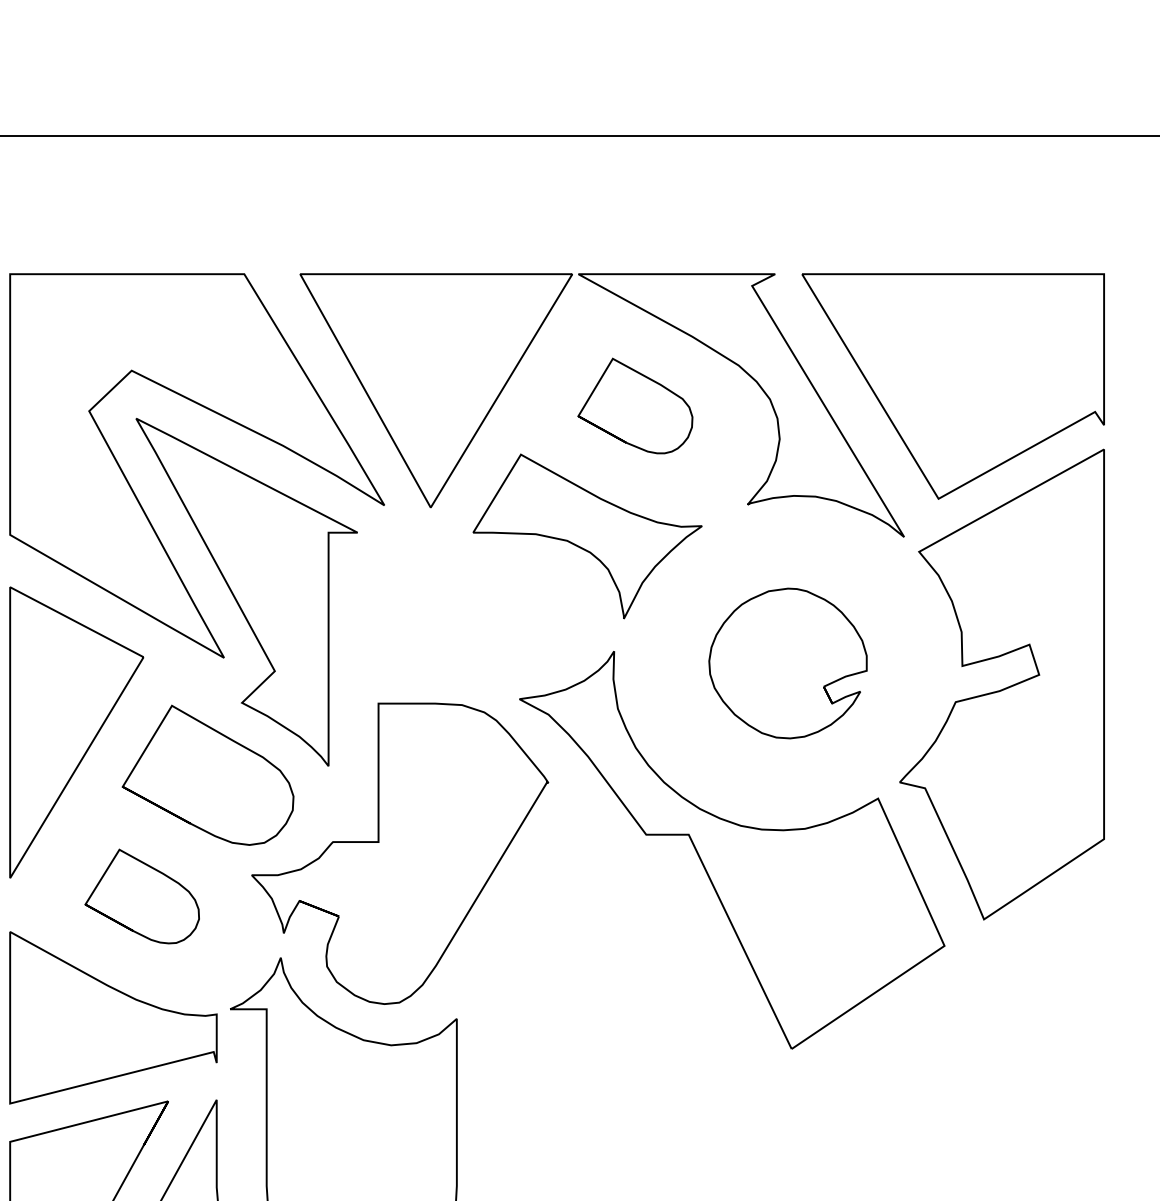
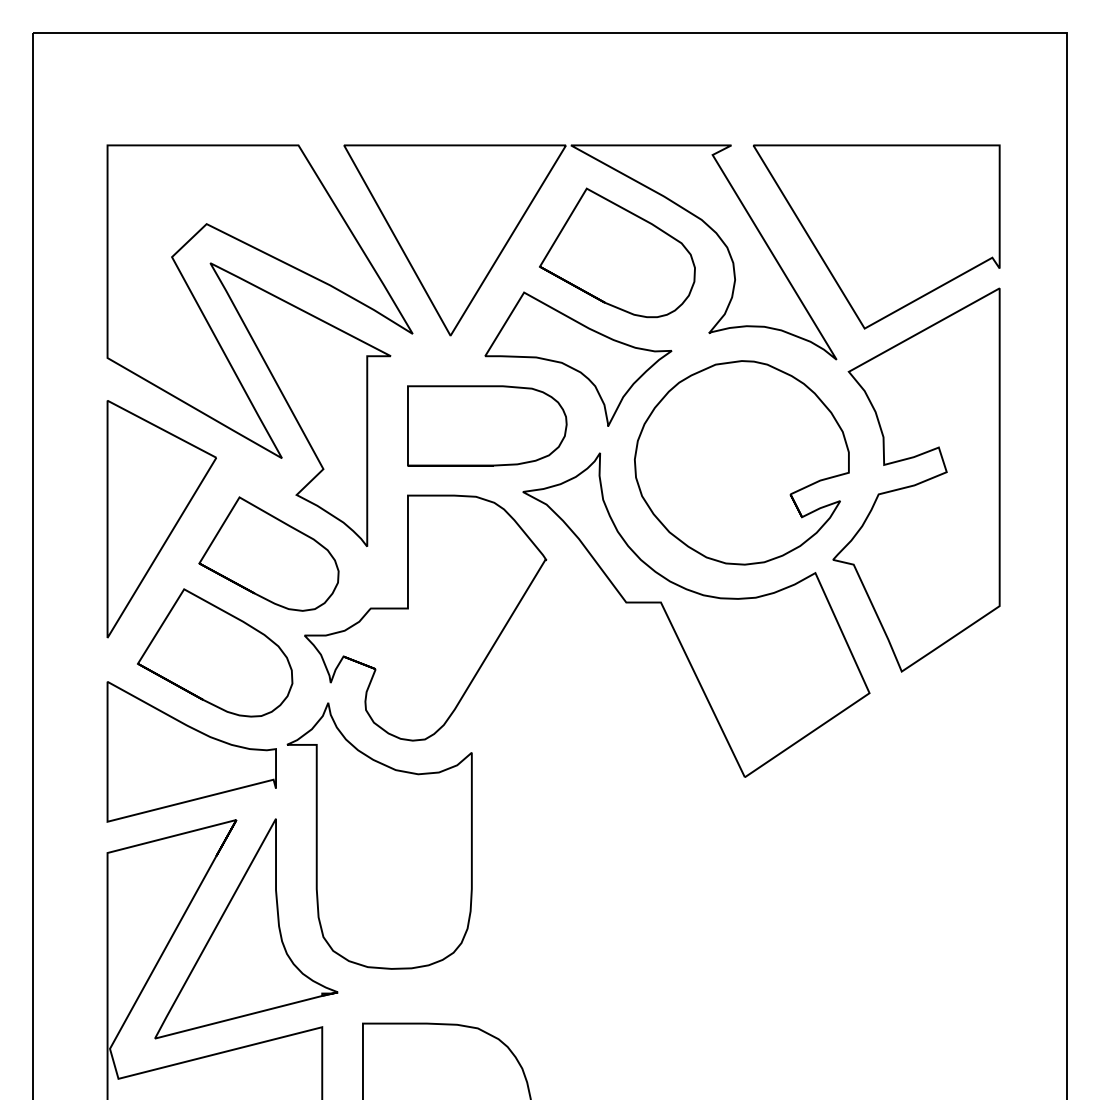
part: (635, 405) -> (617, 252), size x1.67
part: (476, 617) -> (487, 425), added
part: (787, 663) -> (741, 462), size x1.67
part: (142, 896) -> (215, 652), size x1.67

